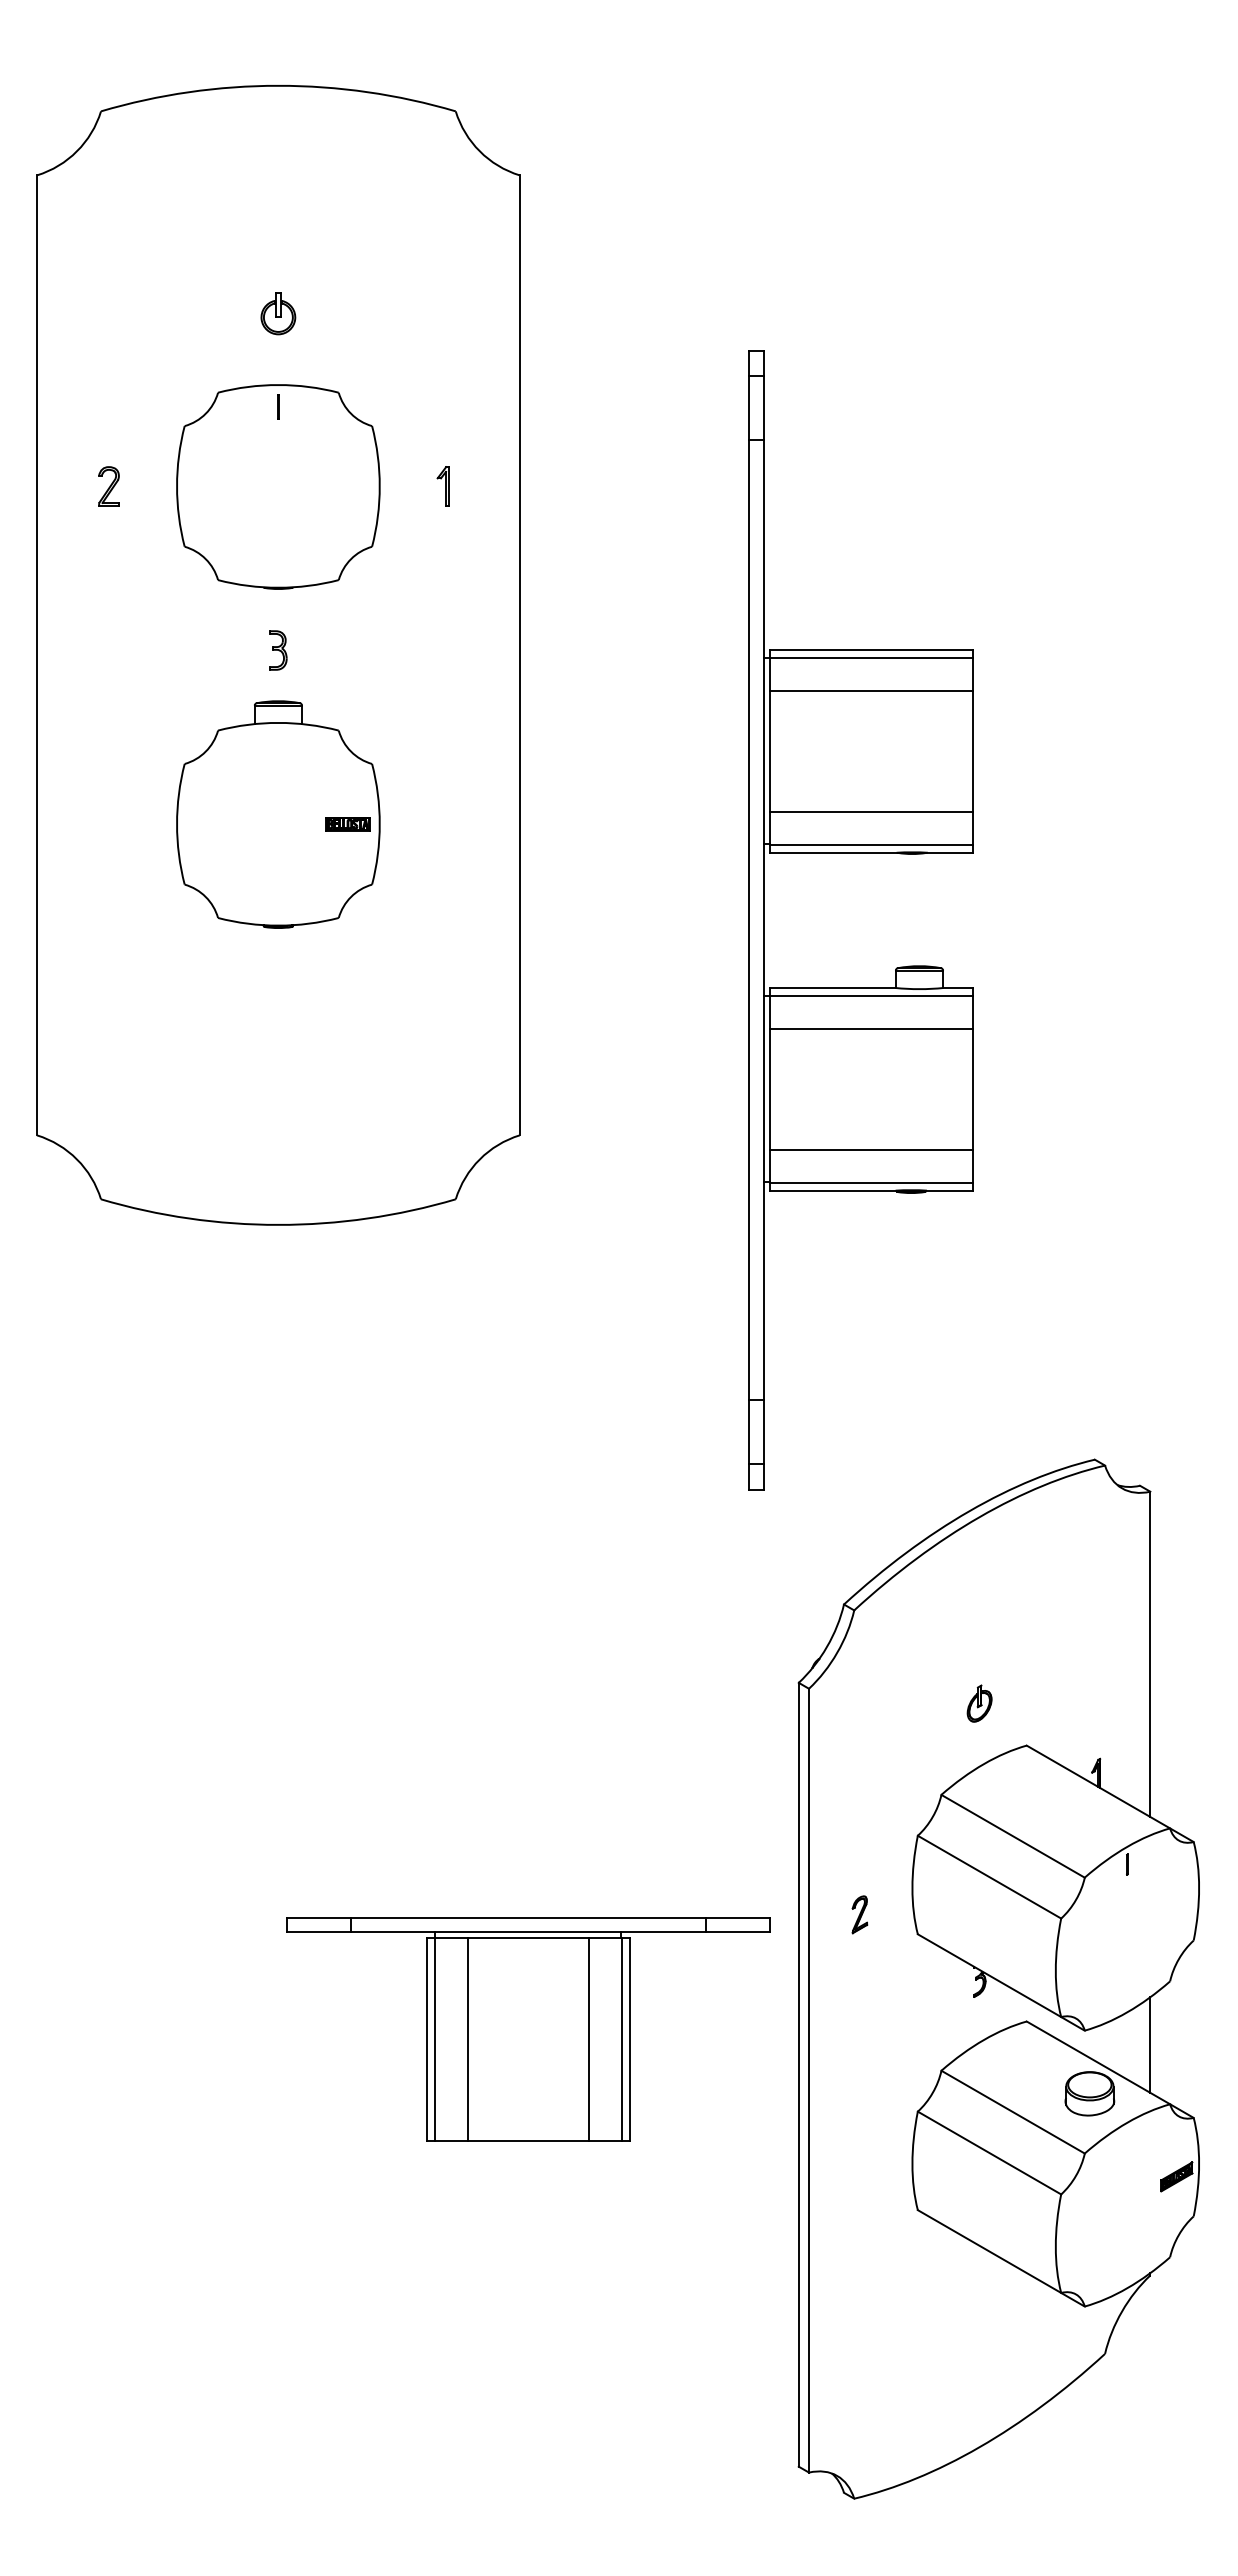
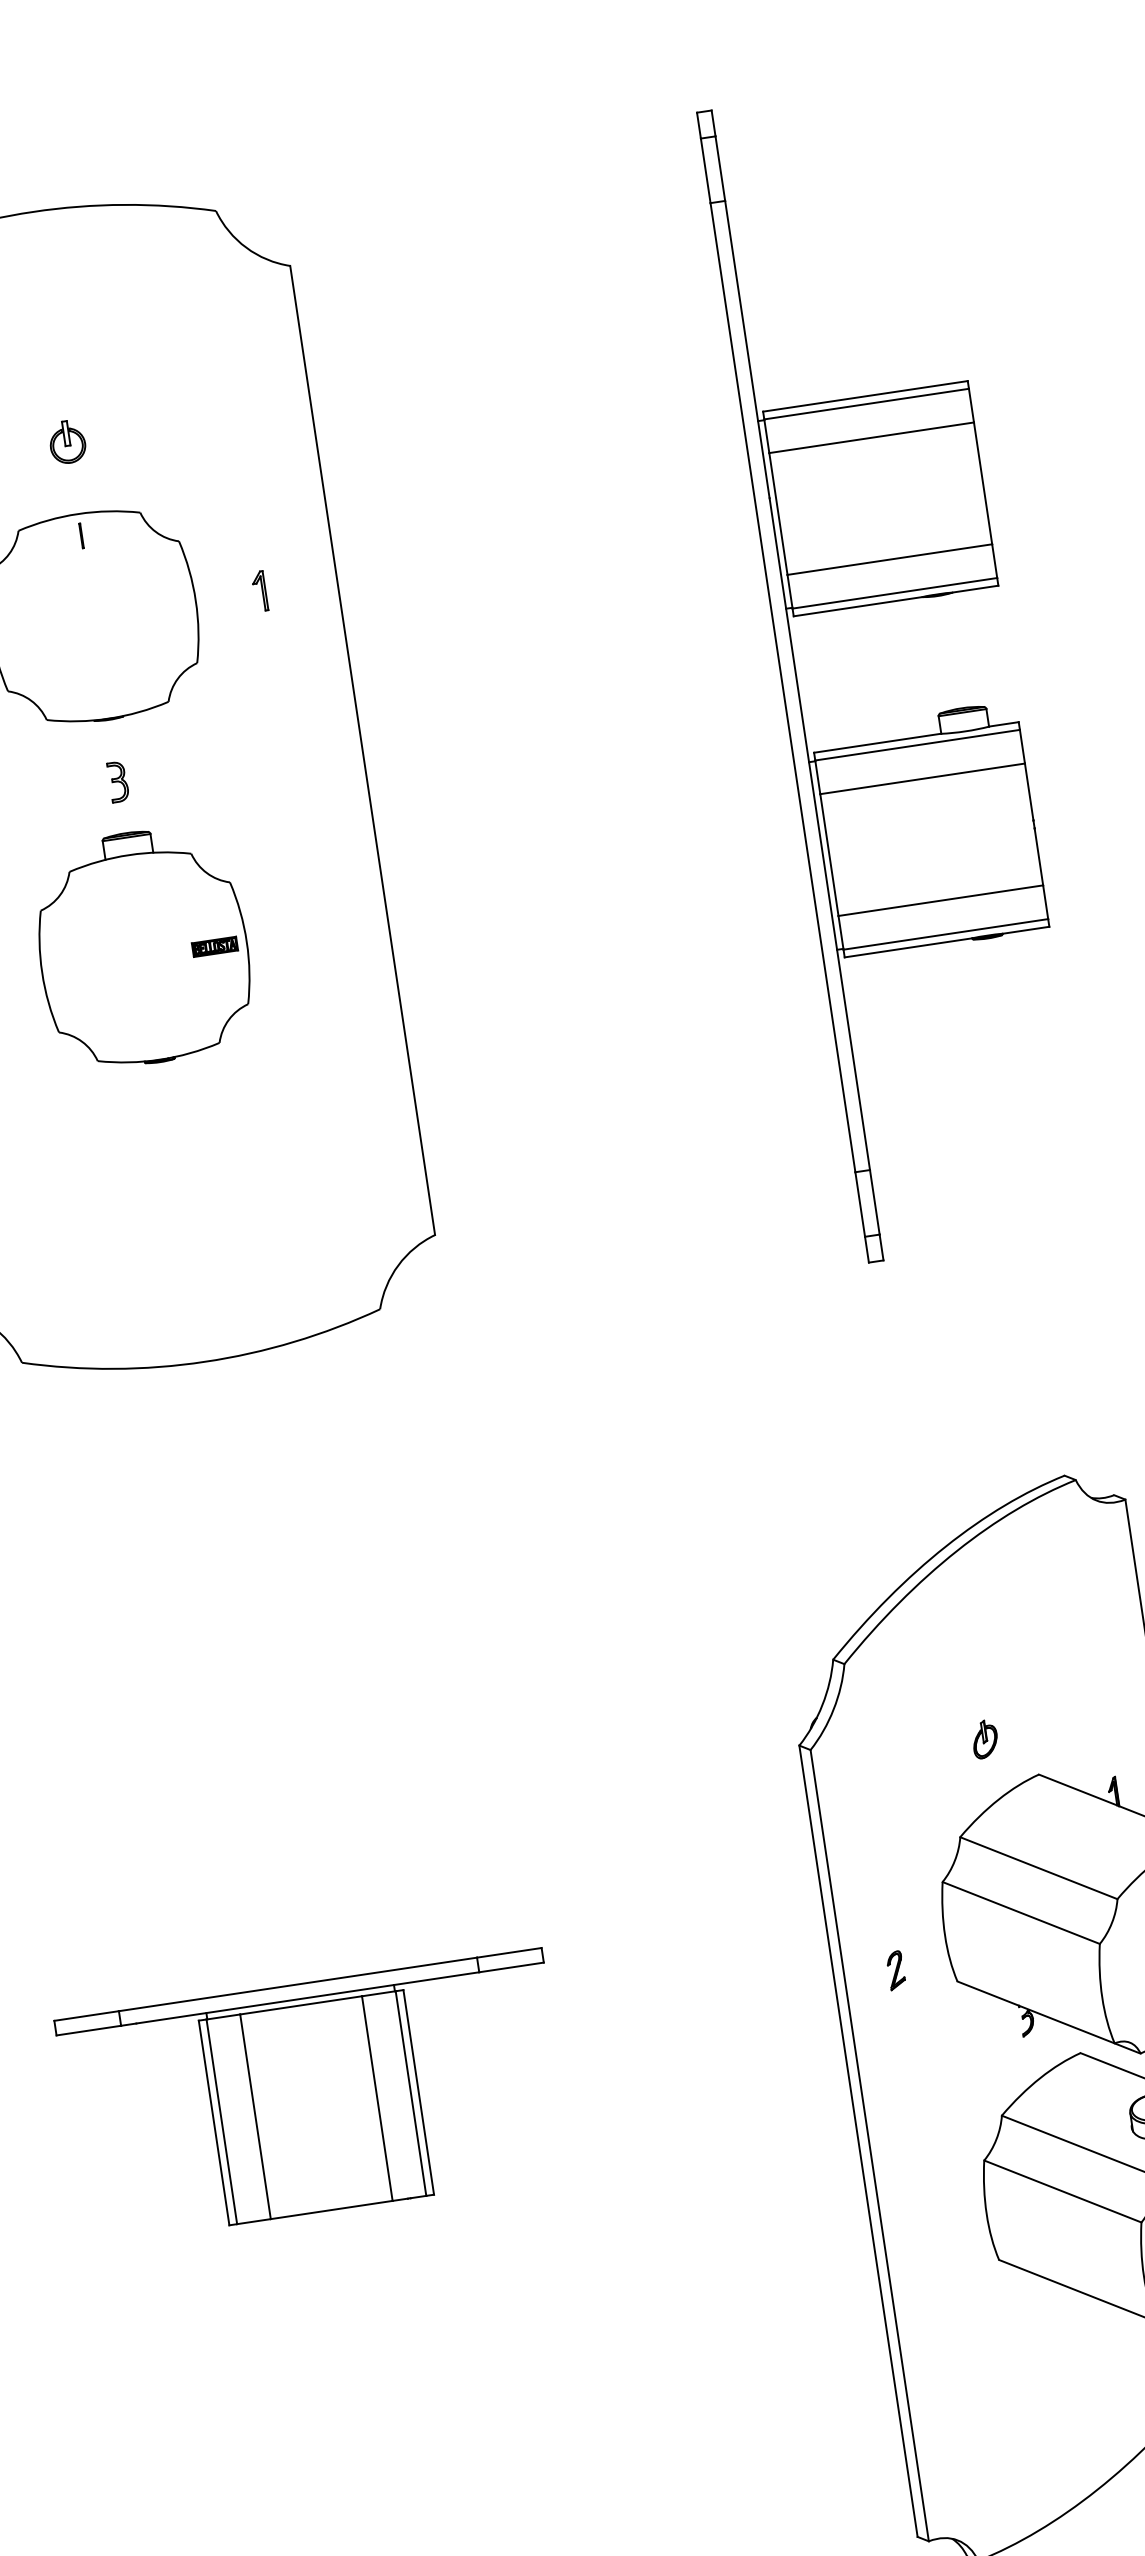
part: (896, 967) -> (938, 713), moved
part: (528, 2029) -> (314, 2097), moved

